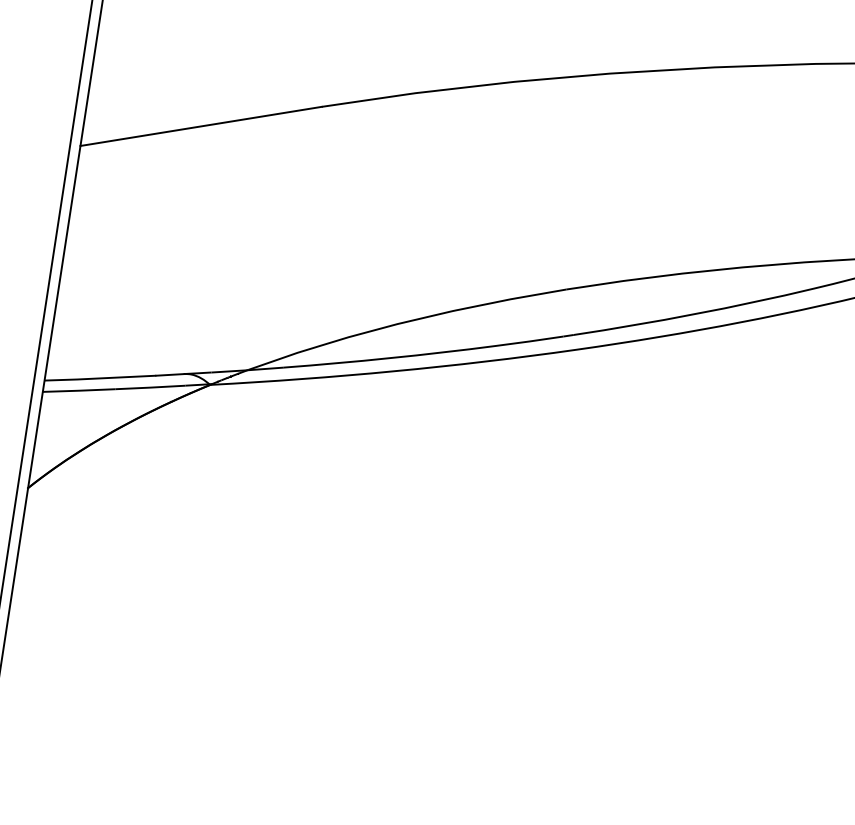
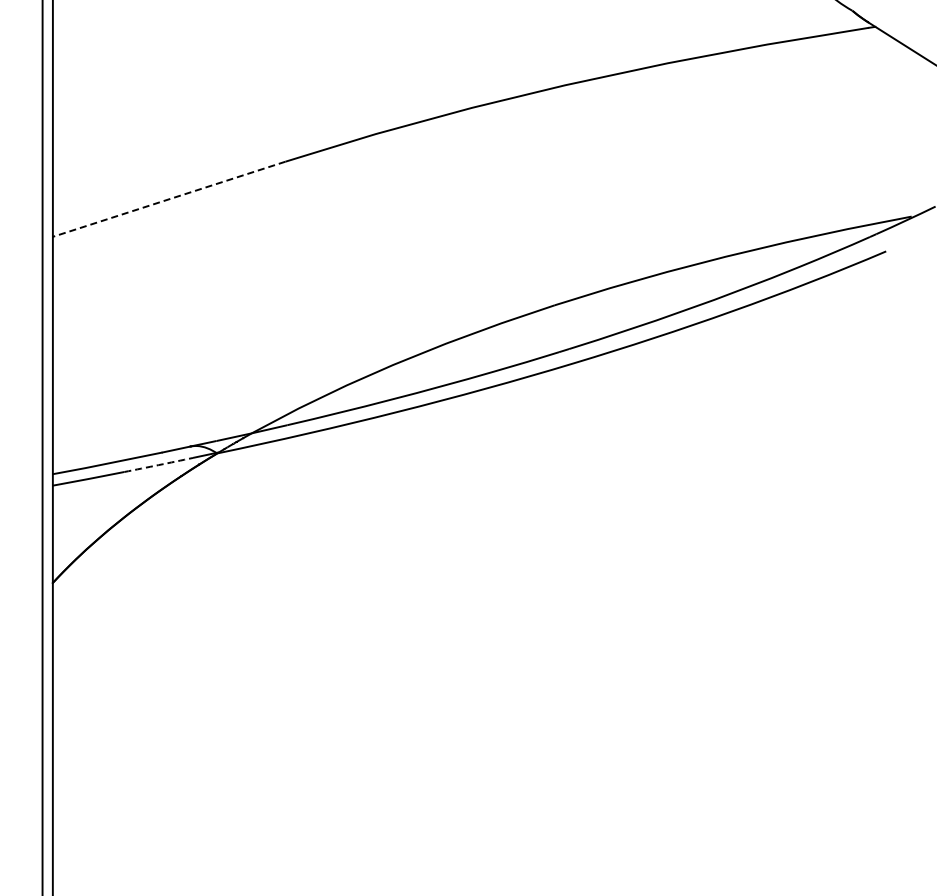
line: (200, 126) -> (168, 199), solid -> dashed
arc: (150, 387) -> (158, 465), solid -> dashed

